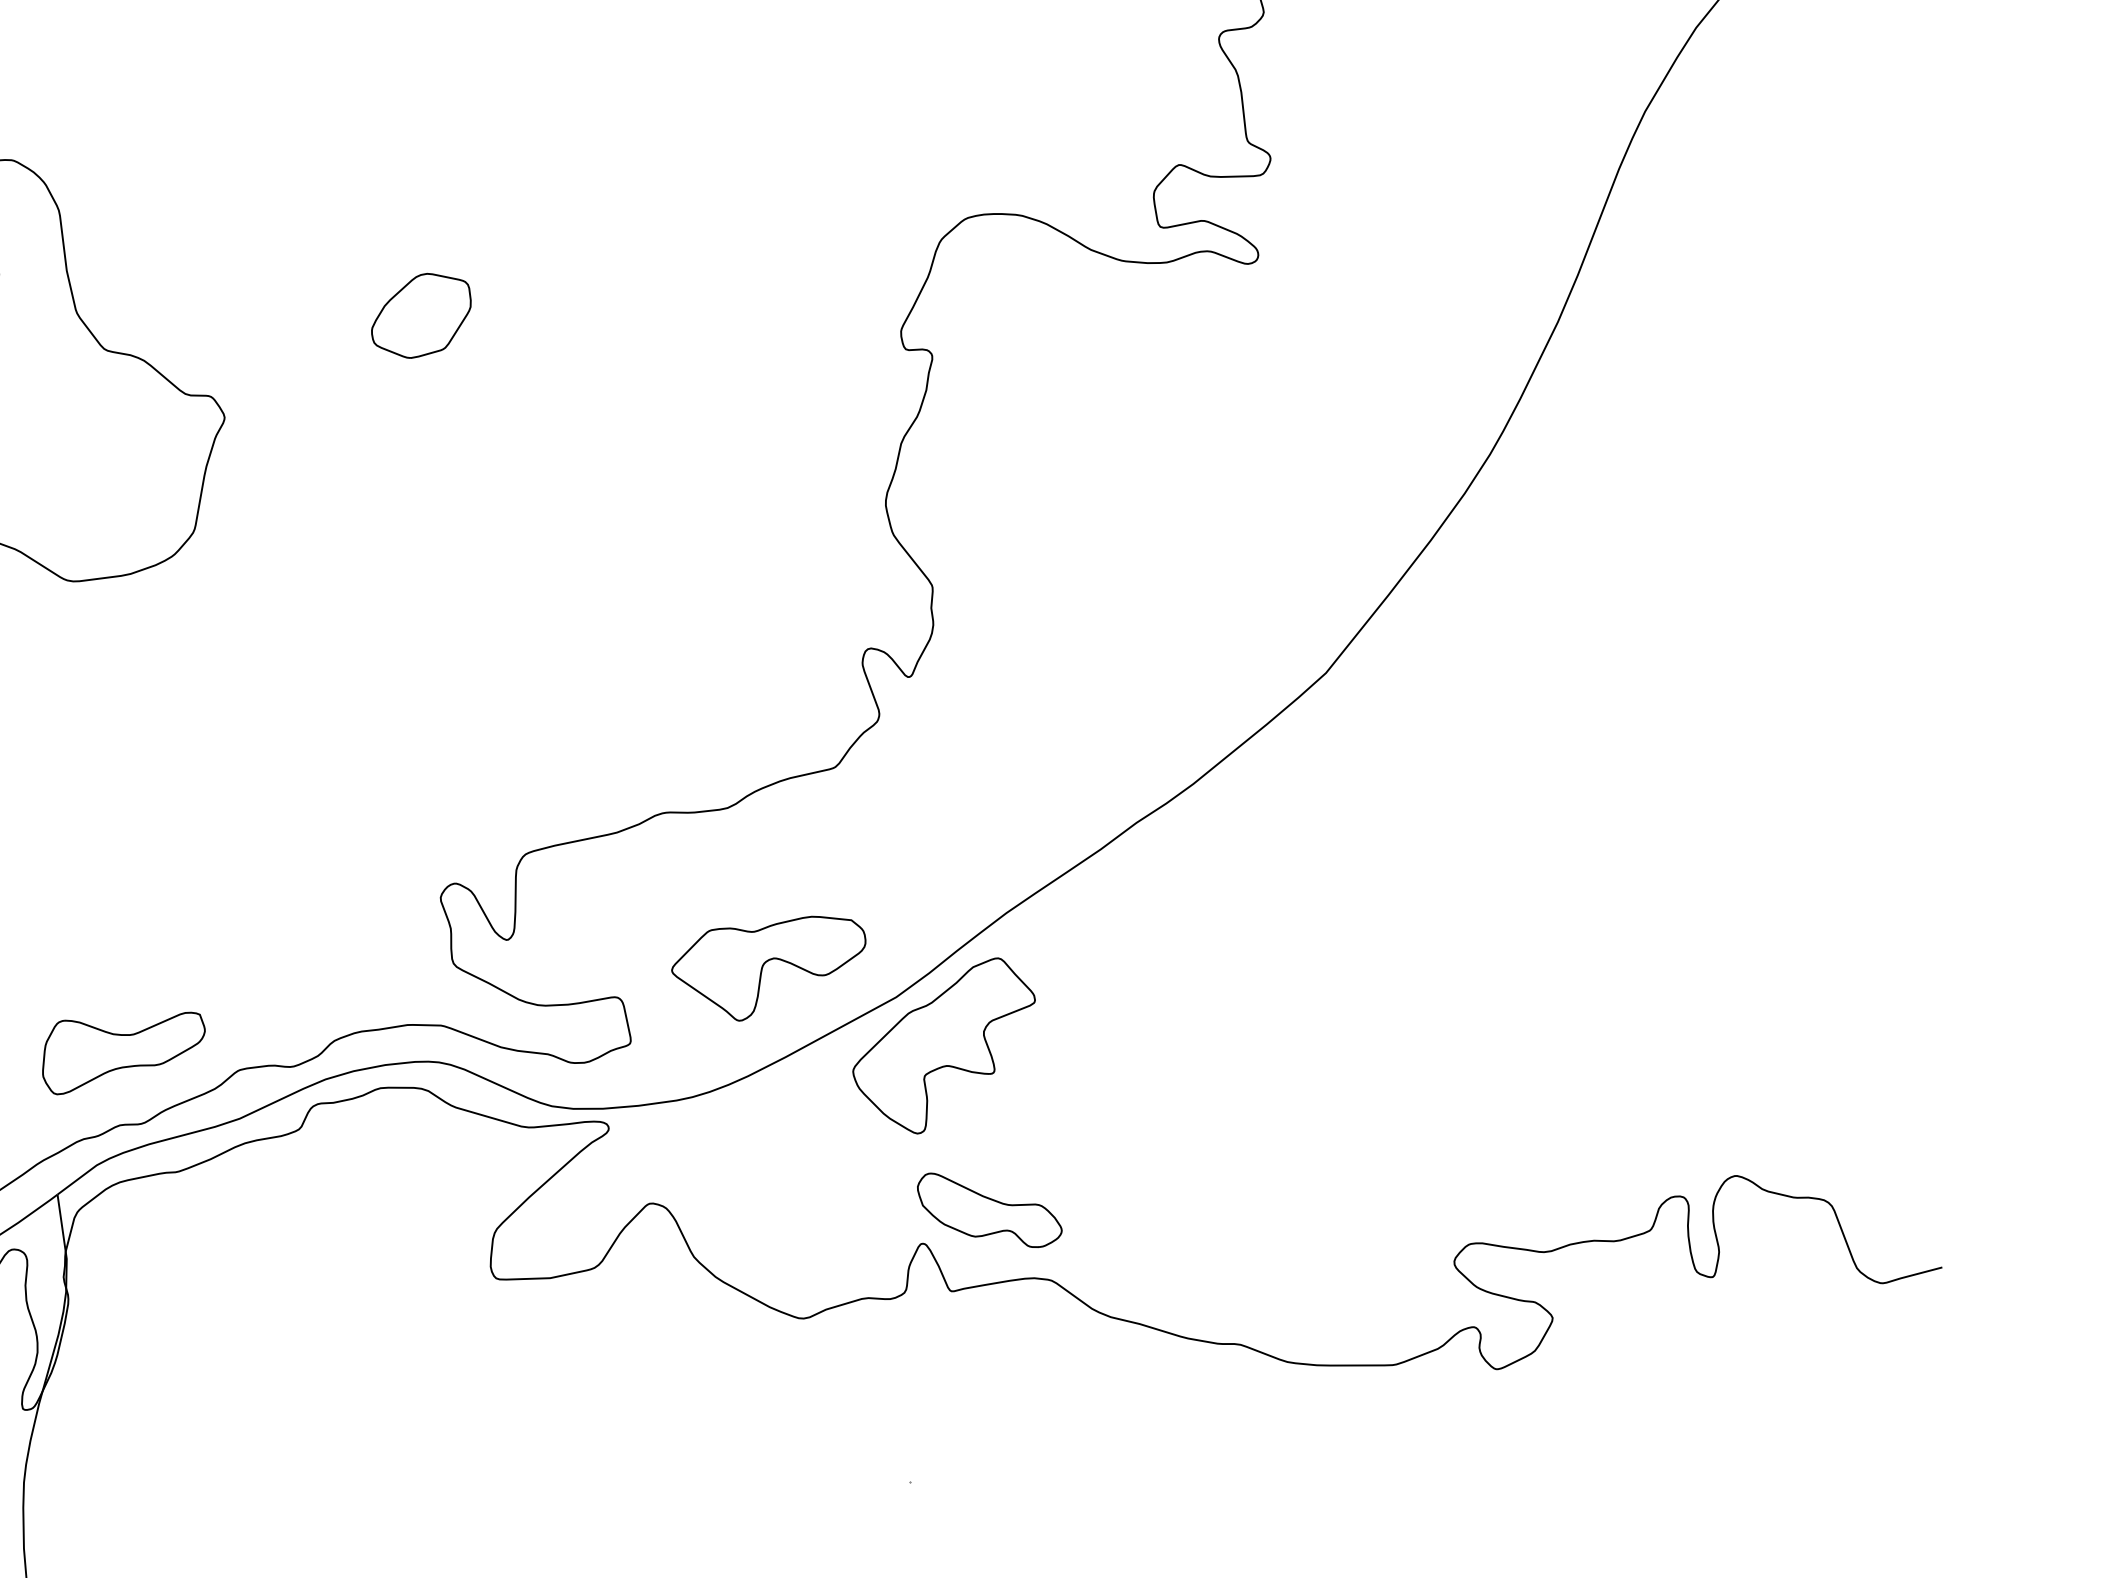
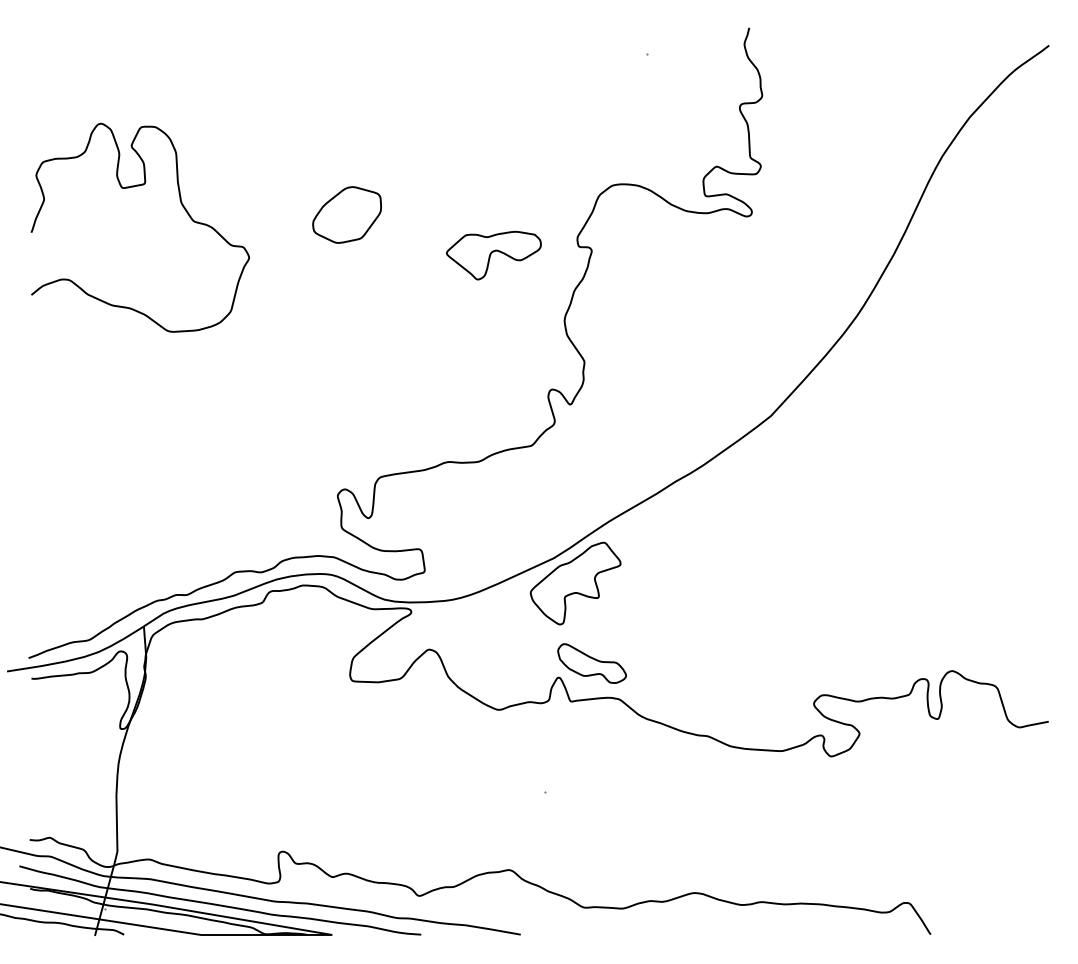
part: (420, 314) -> (346, 214), size x1.4
part: (768, 968) -> (493, 255), moved
part: (122, 1053) -> (179, 560), removed

